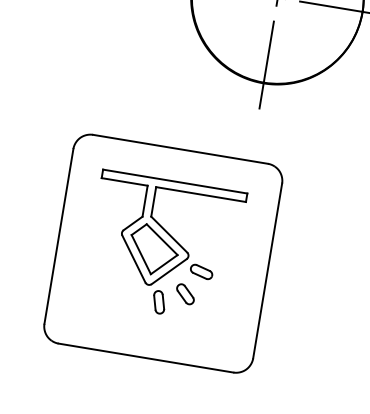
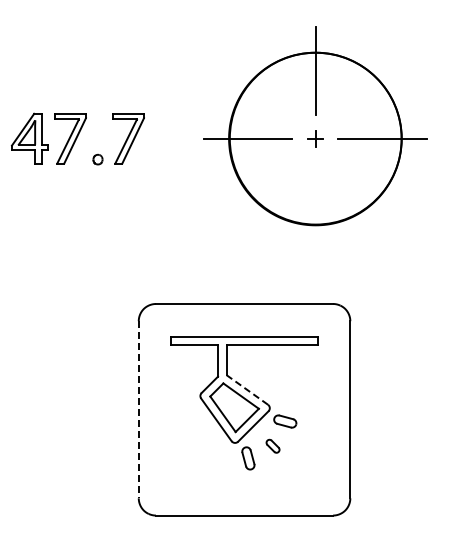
line: (266, 64) -> (315, 206), removed
line: (168, 234) -> (246, 389), solid -> dashed
line: (58, 236) -> (138, 409), solid -> dashed
part: (184, 294) -> (272, 446), size x0.7

